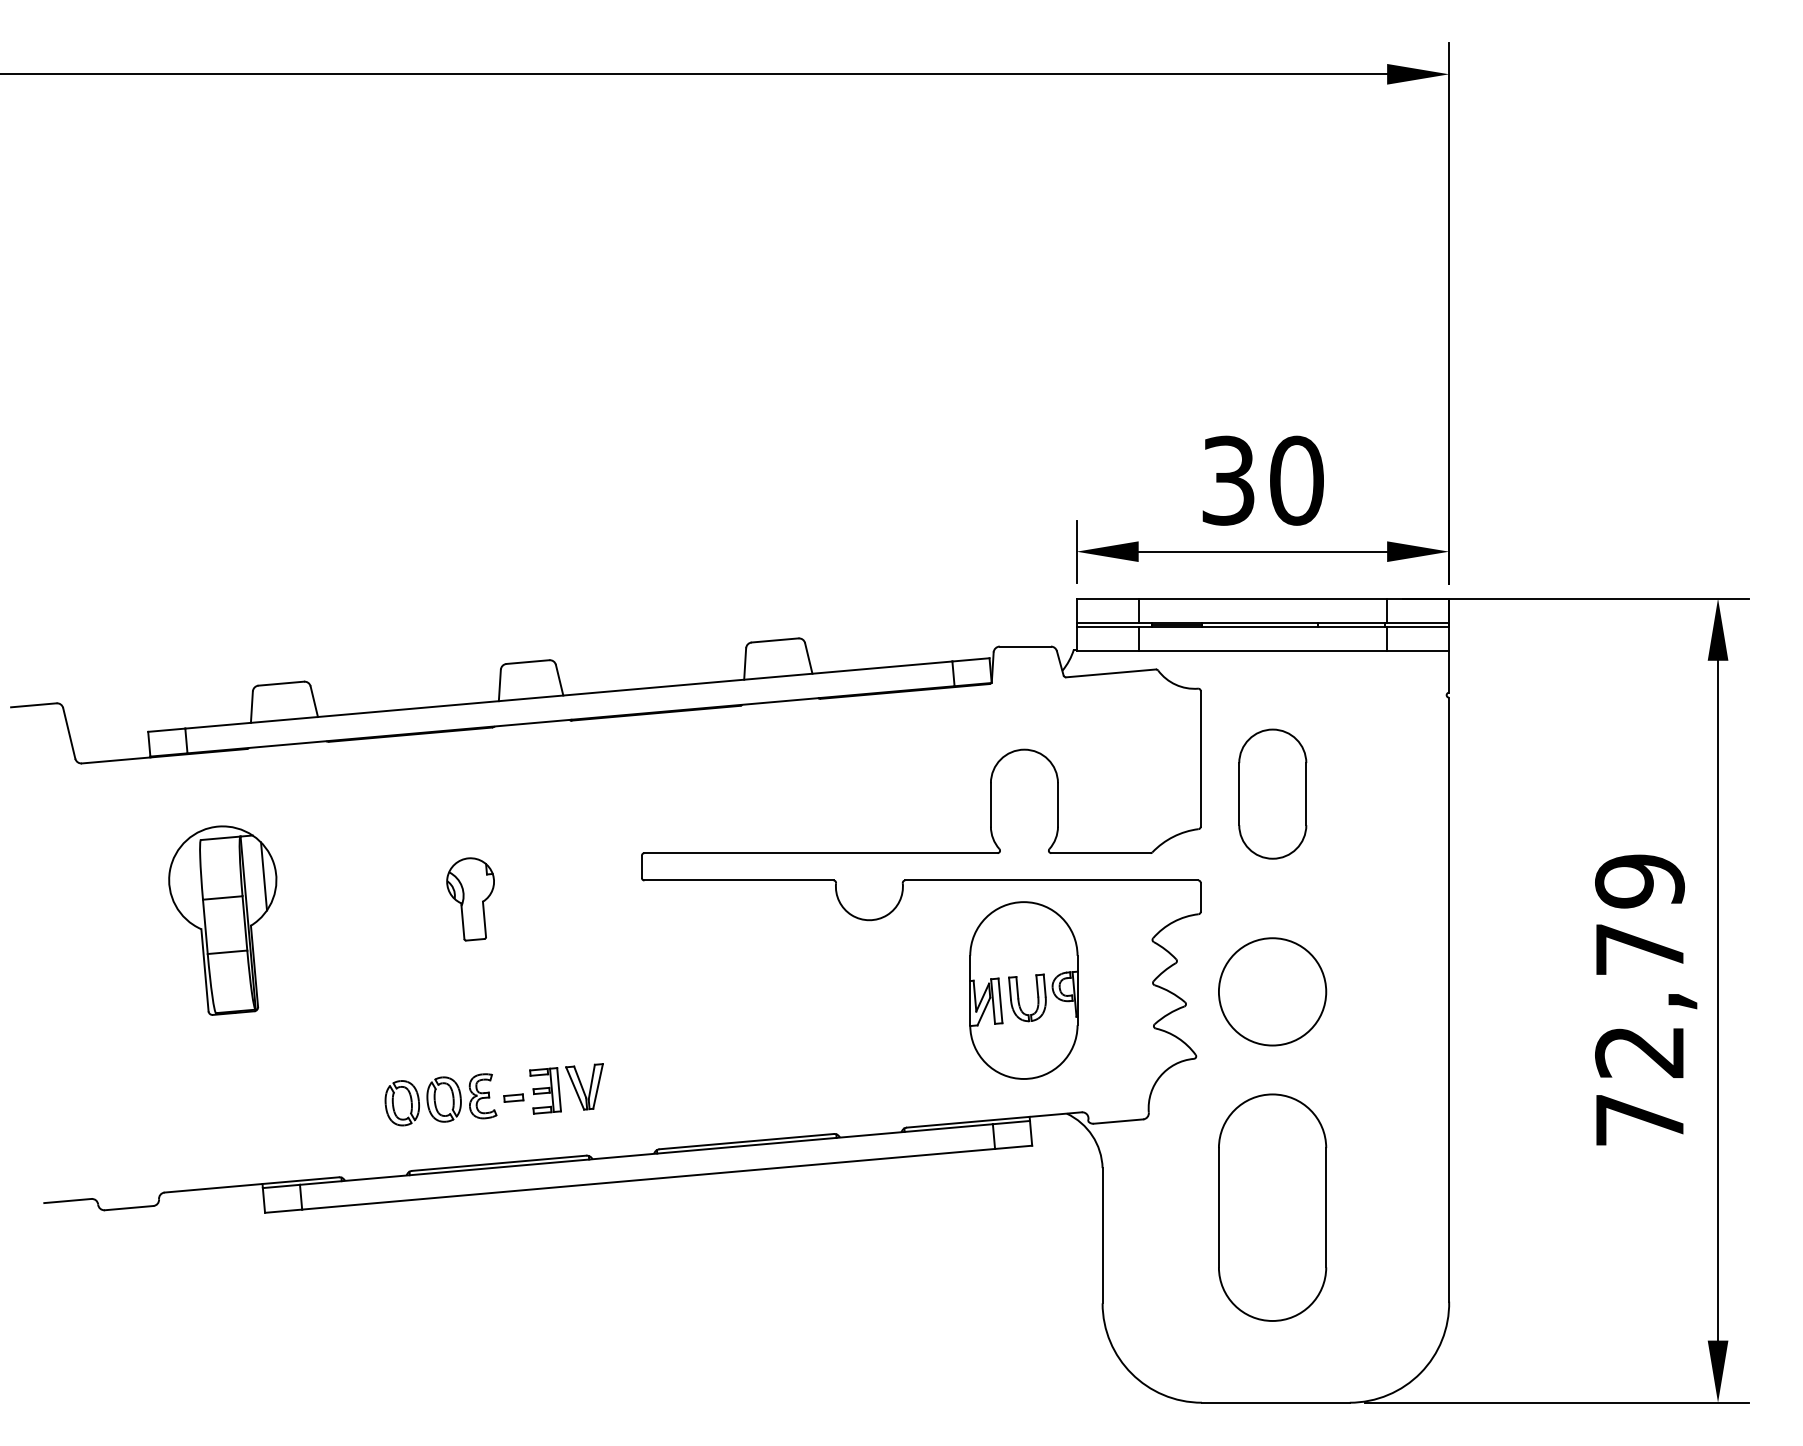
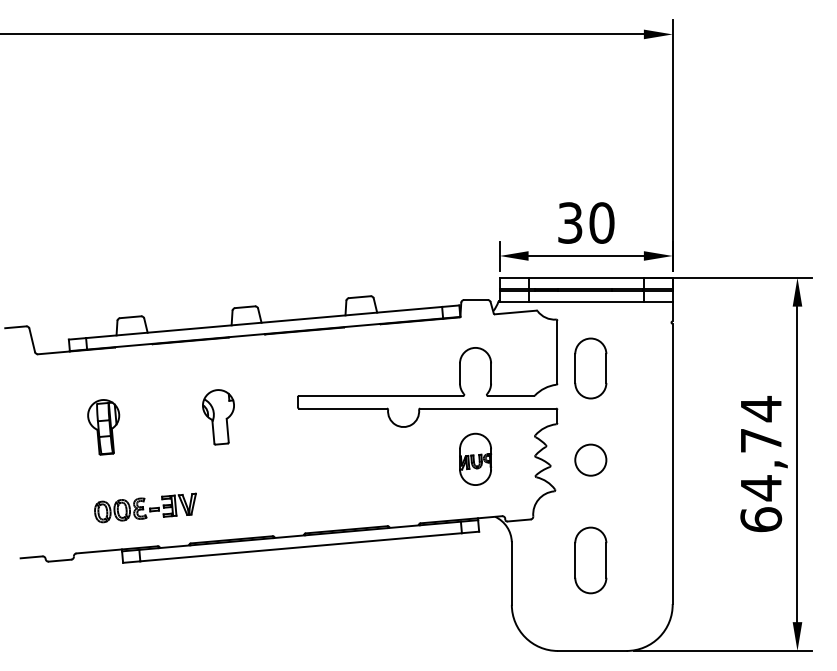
part: (470, 899) -> (218, 417), size x1.43
part: (222, 921) -> (103, 427), size x0.62
part: (1024, 988) -> (475, 458), size x0.62
circle: (1272, 990) -> (590, 459), size x0.62
text: (1640, 1000) -> (761, 464), 72,79 -> 64,74
part: (494, 1093) -> (145, 507), moved
part: (1272, 1207) -> (590, 560), size x0.62

